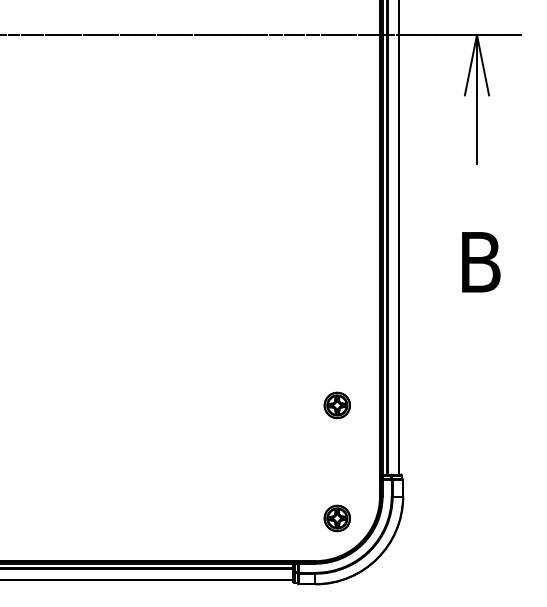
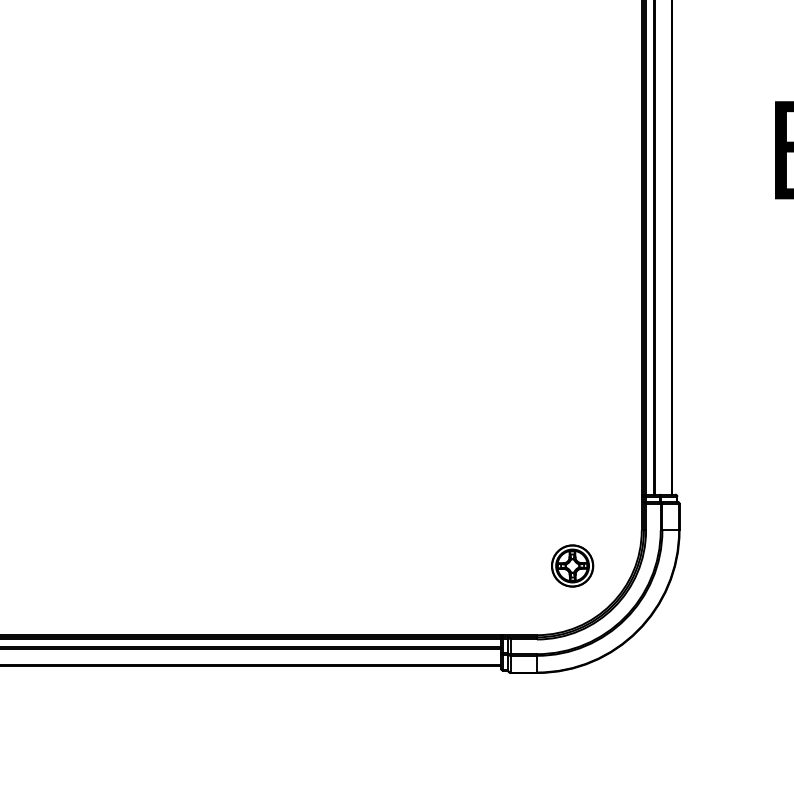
part: (336, 405) -> (571, 382), removed

